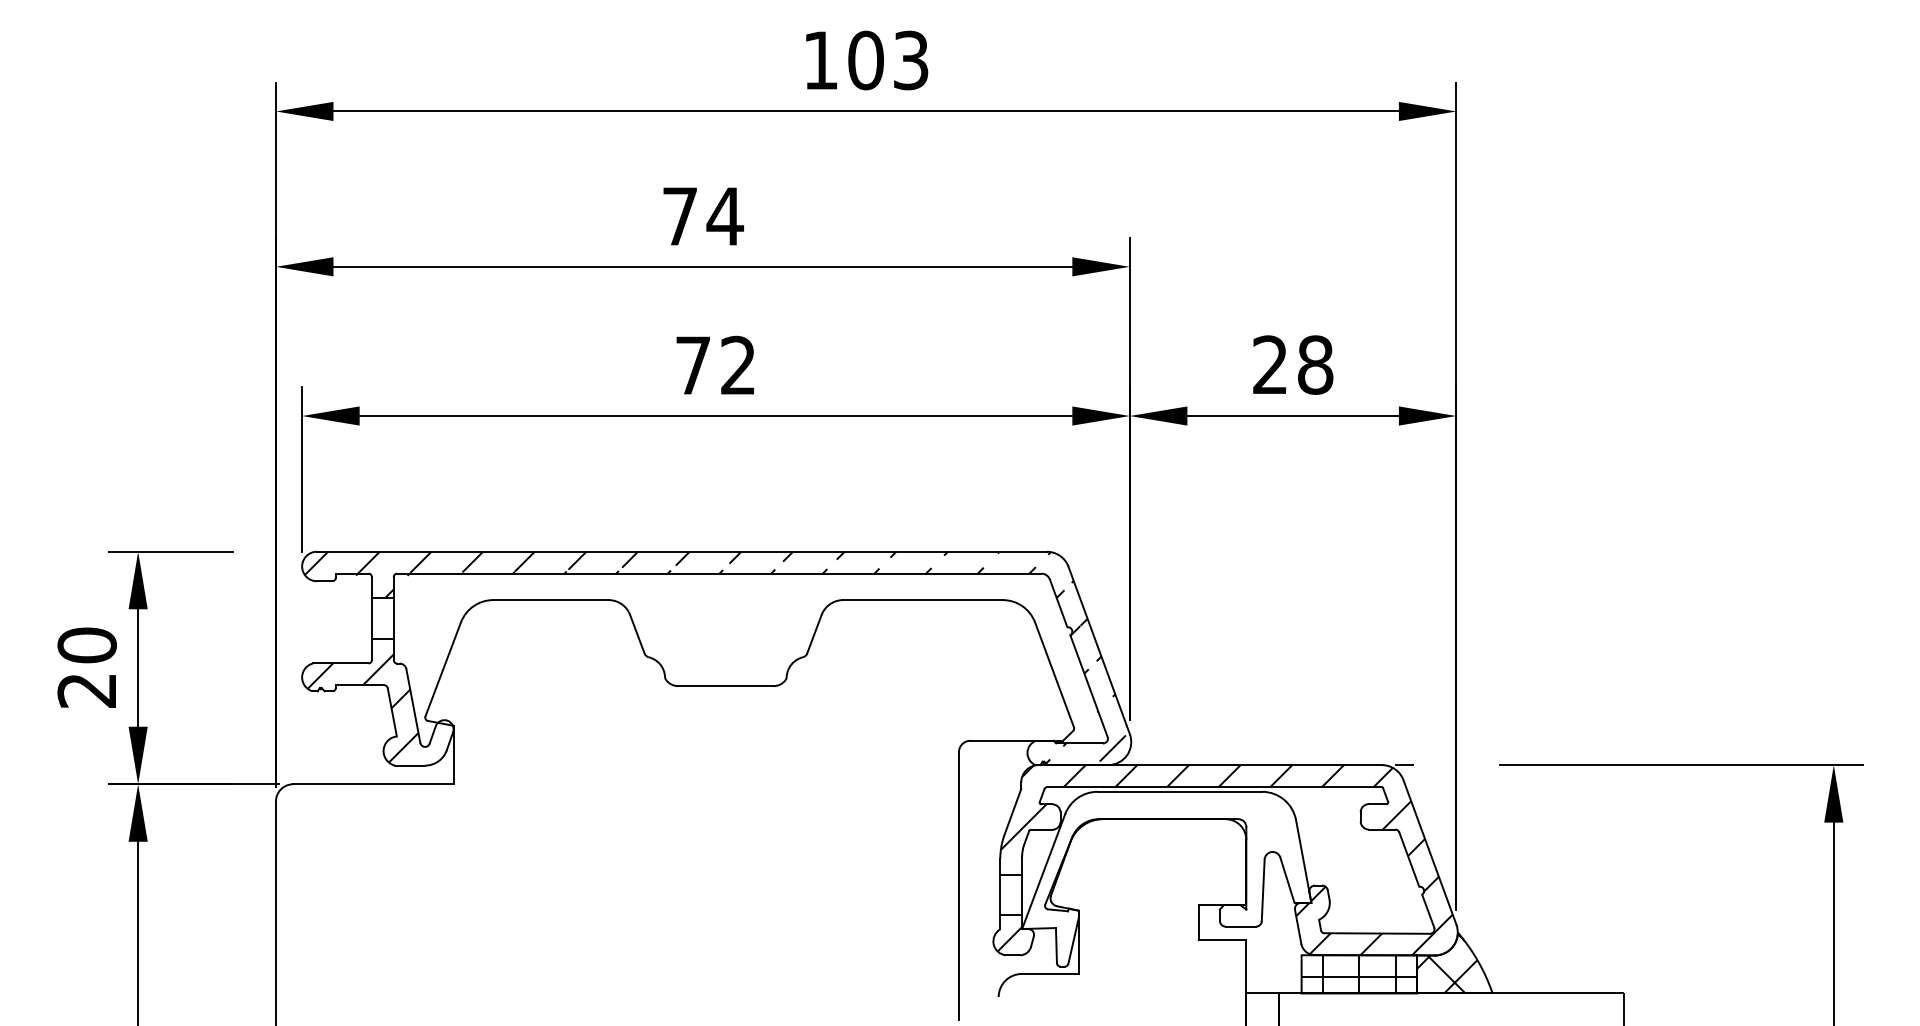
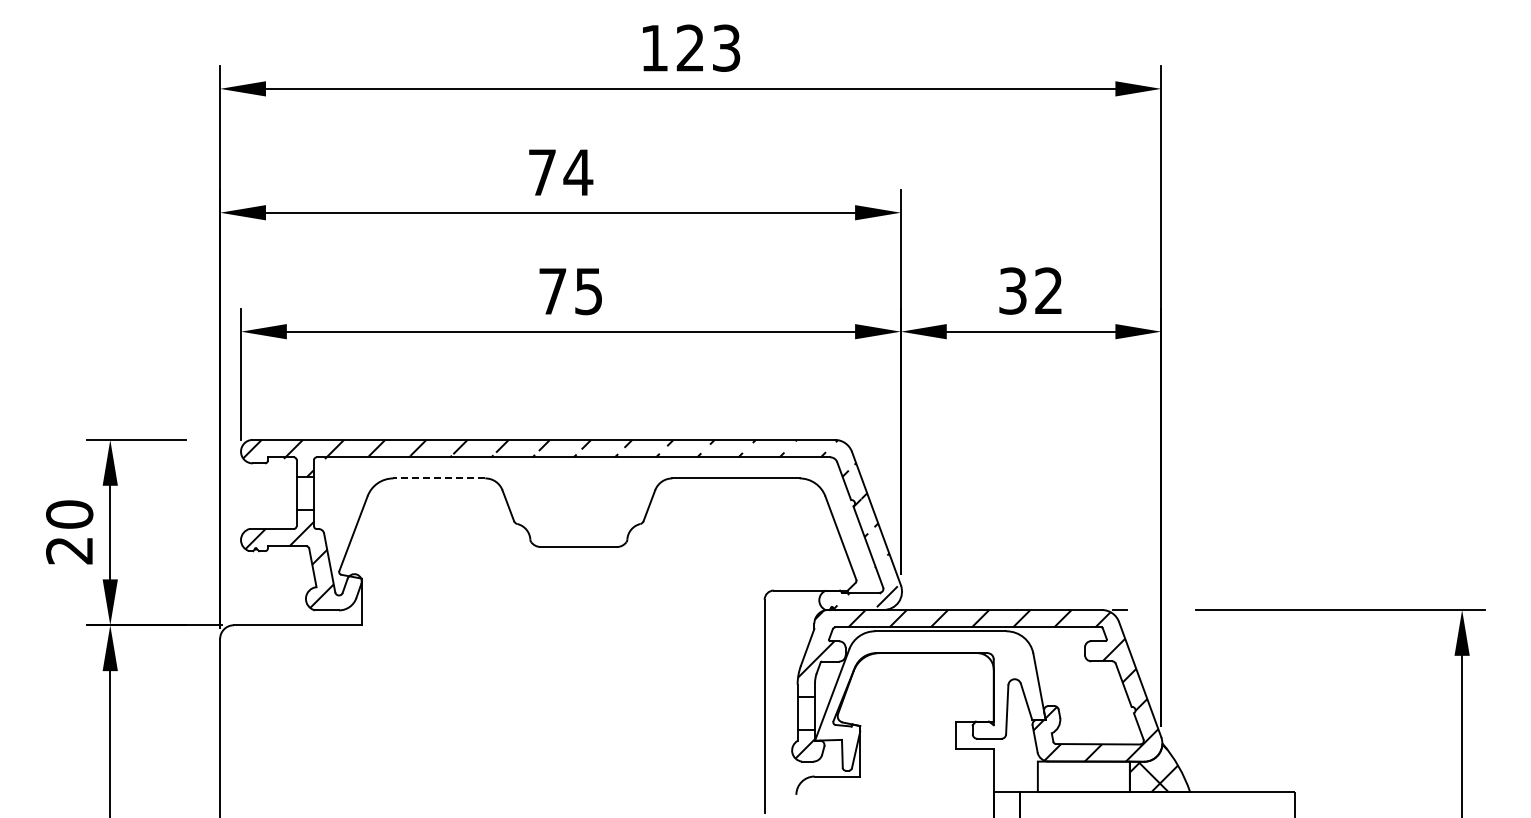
text: (865, 59) -> (690, 47), 103 -> 123
text: (1293, 364) -> (1031, 290), 28 -> 32
text: (737, 365) -> (588, 291), 72 -> 75
line: (551, 600) -> (439, 478), solid -> dashed
hatch: (1358, 973) -> (1083, 776), removed

